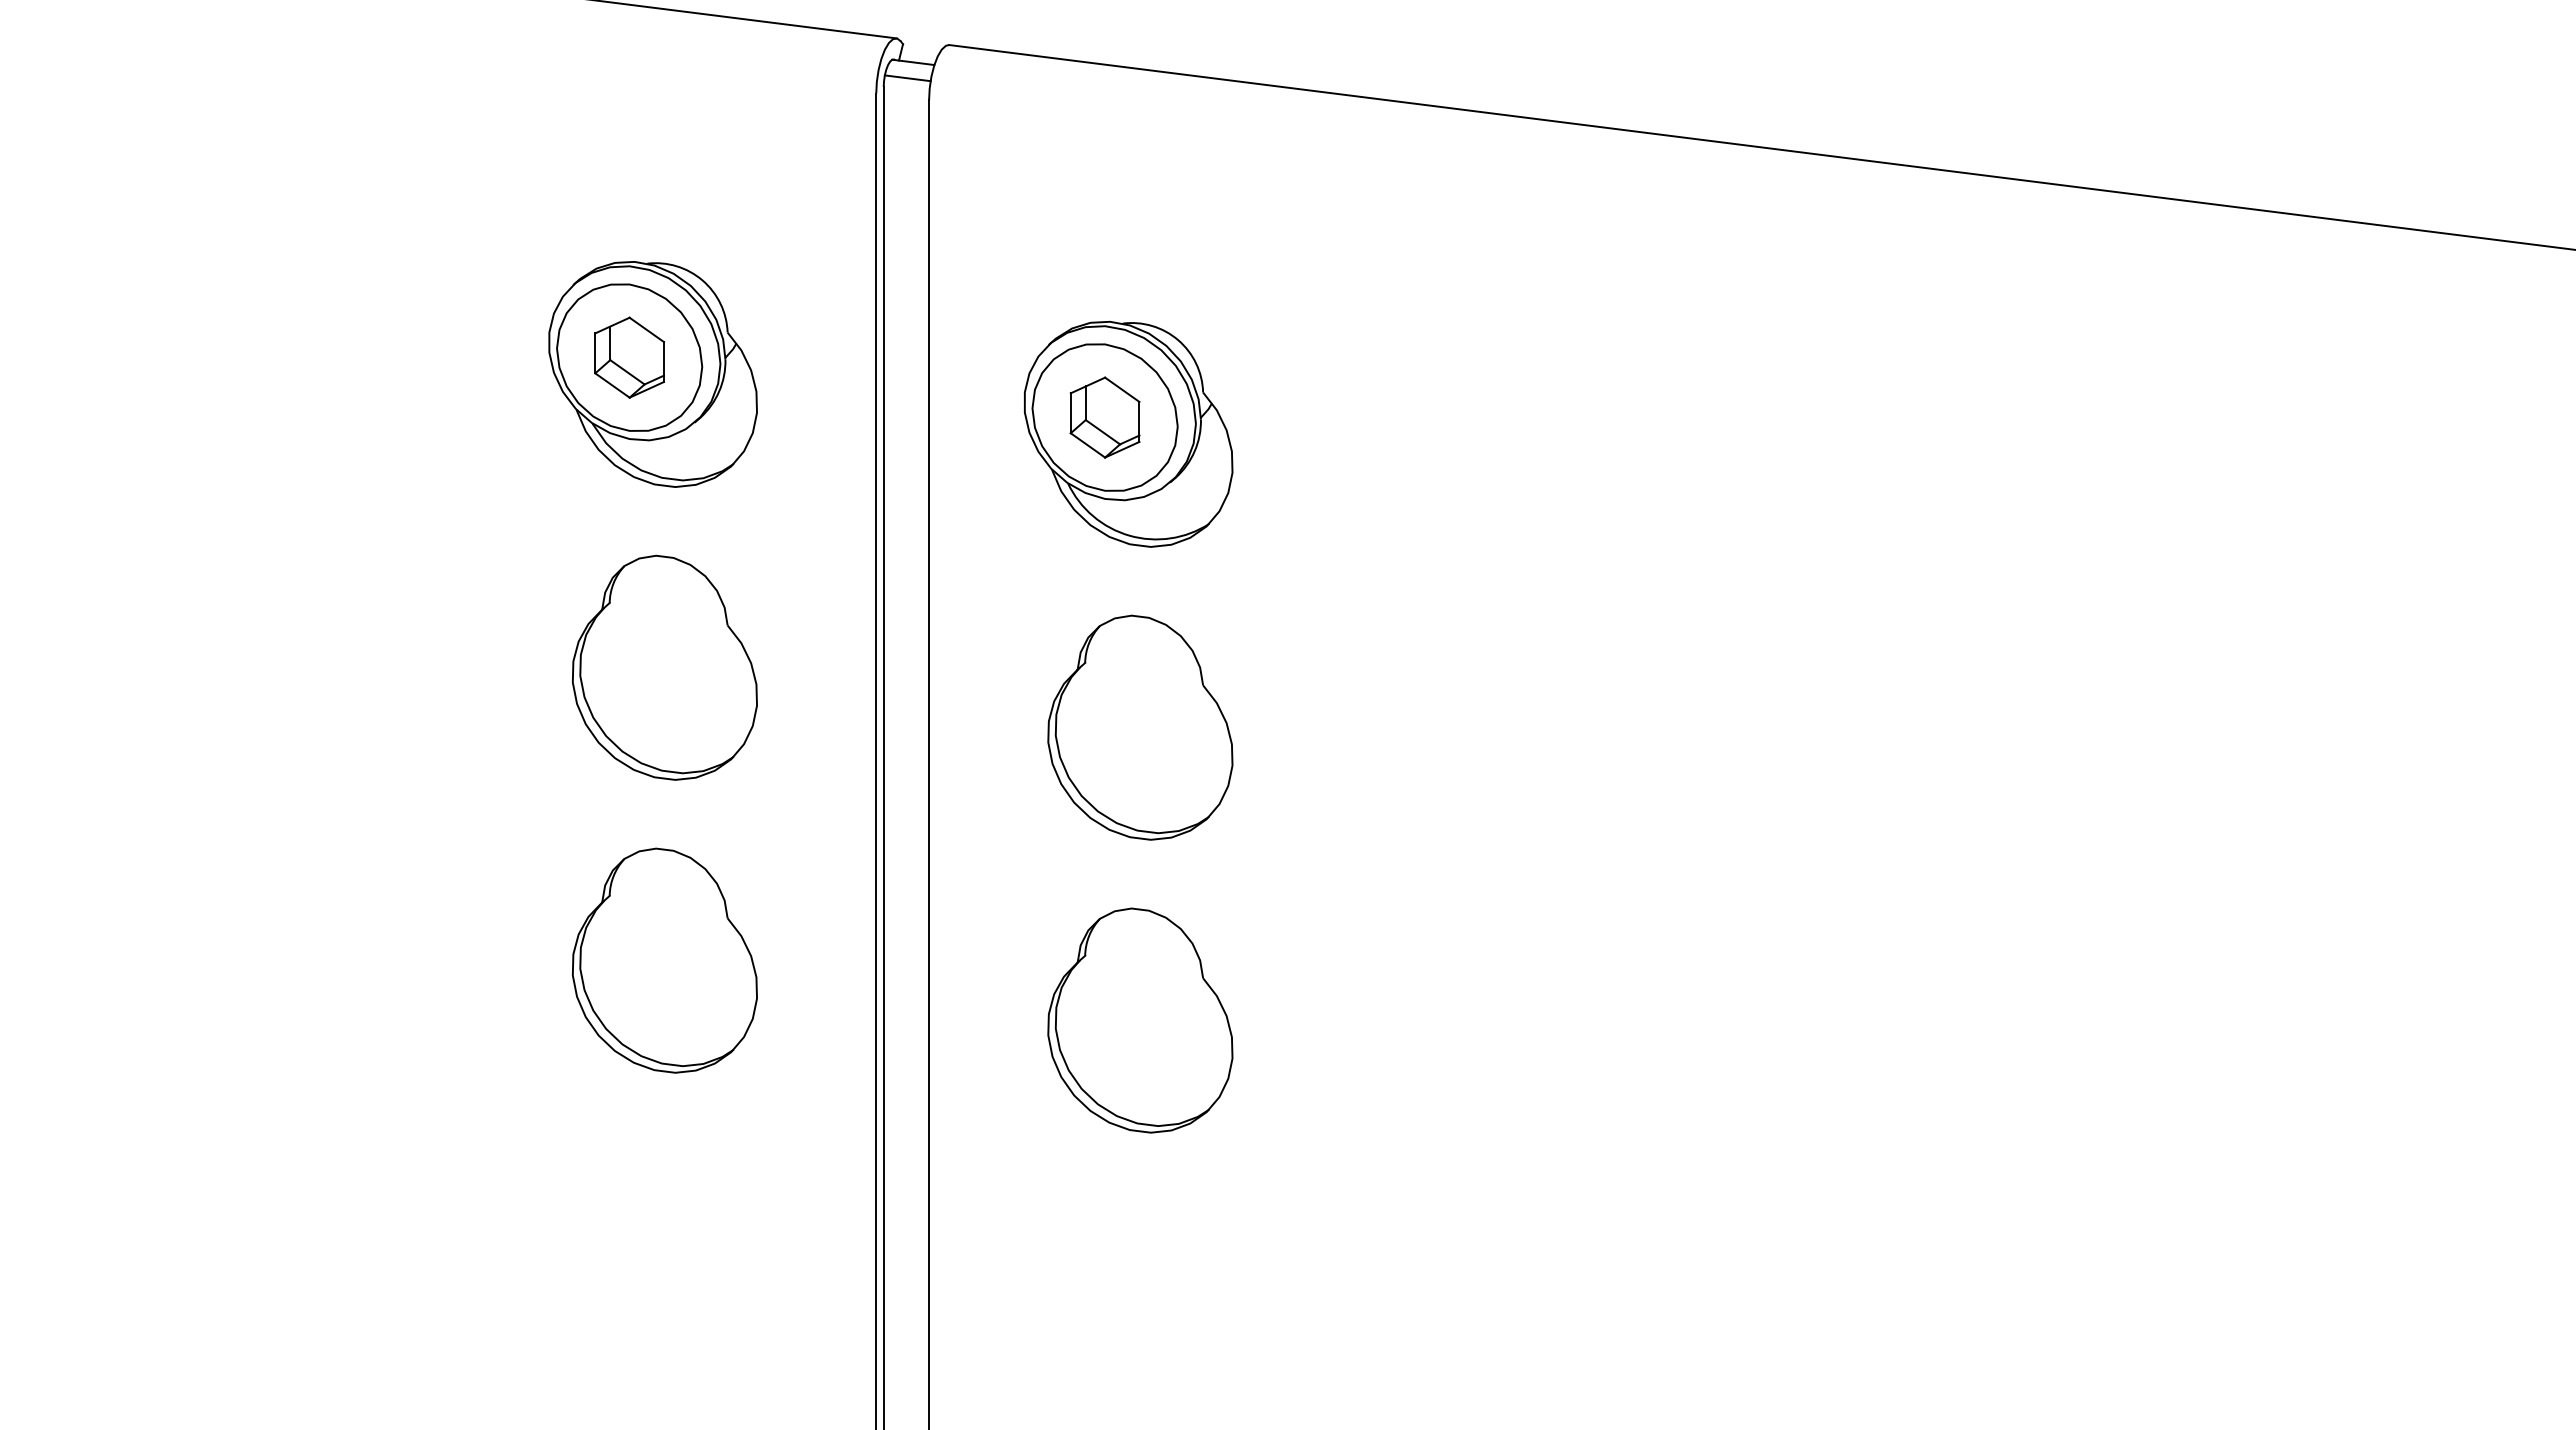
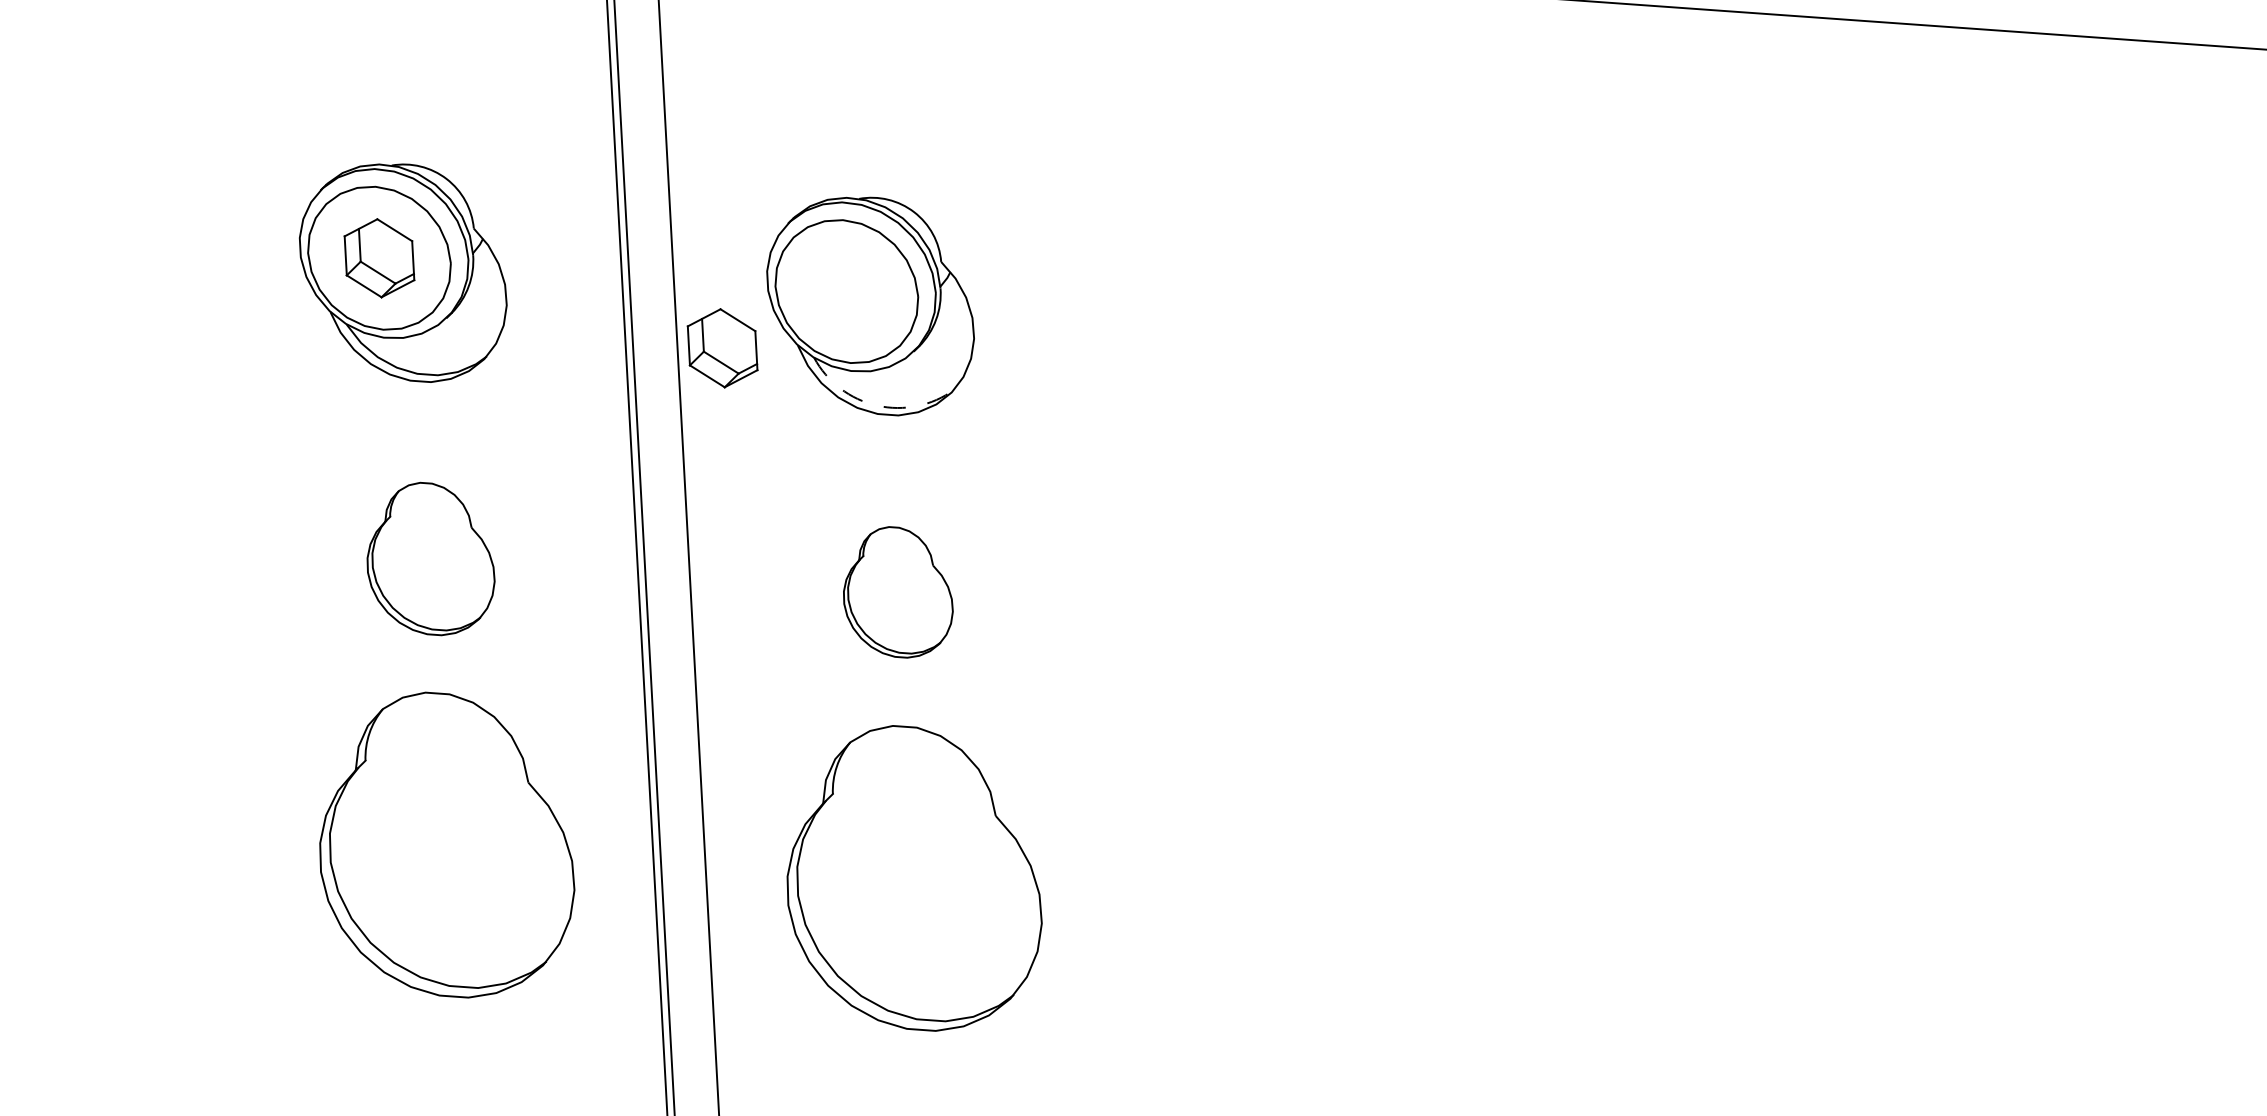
part: (1104, 417) -> (722, 348), moved
arc: (1129, 535) -> (876, 405), solid -> dashed
part: (664, 667) -> (429, 558), size x0.7
part: (1140, 727) -> (897, 592), size x0.6
part: (664, 960) -> (445, 844), size x1.4
part: (1140, 1020) -> (913, 878), size x1.4

